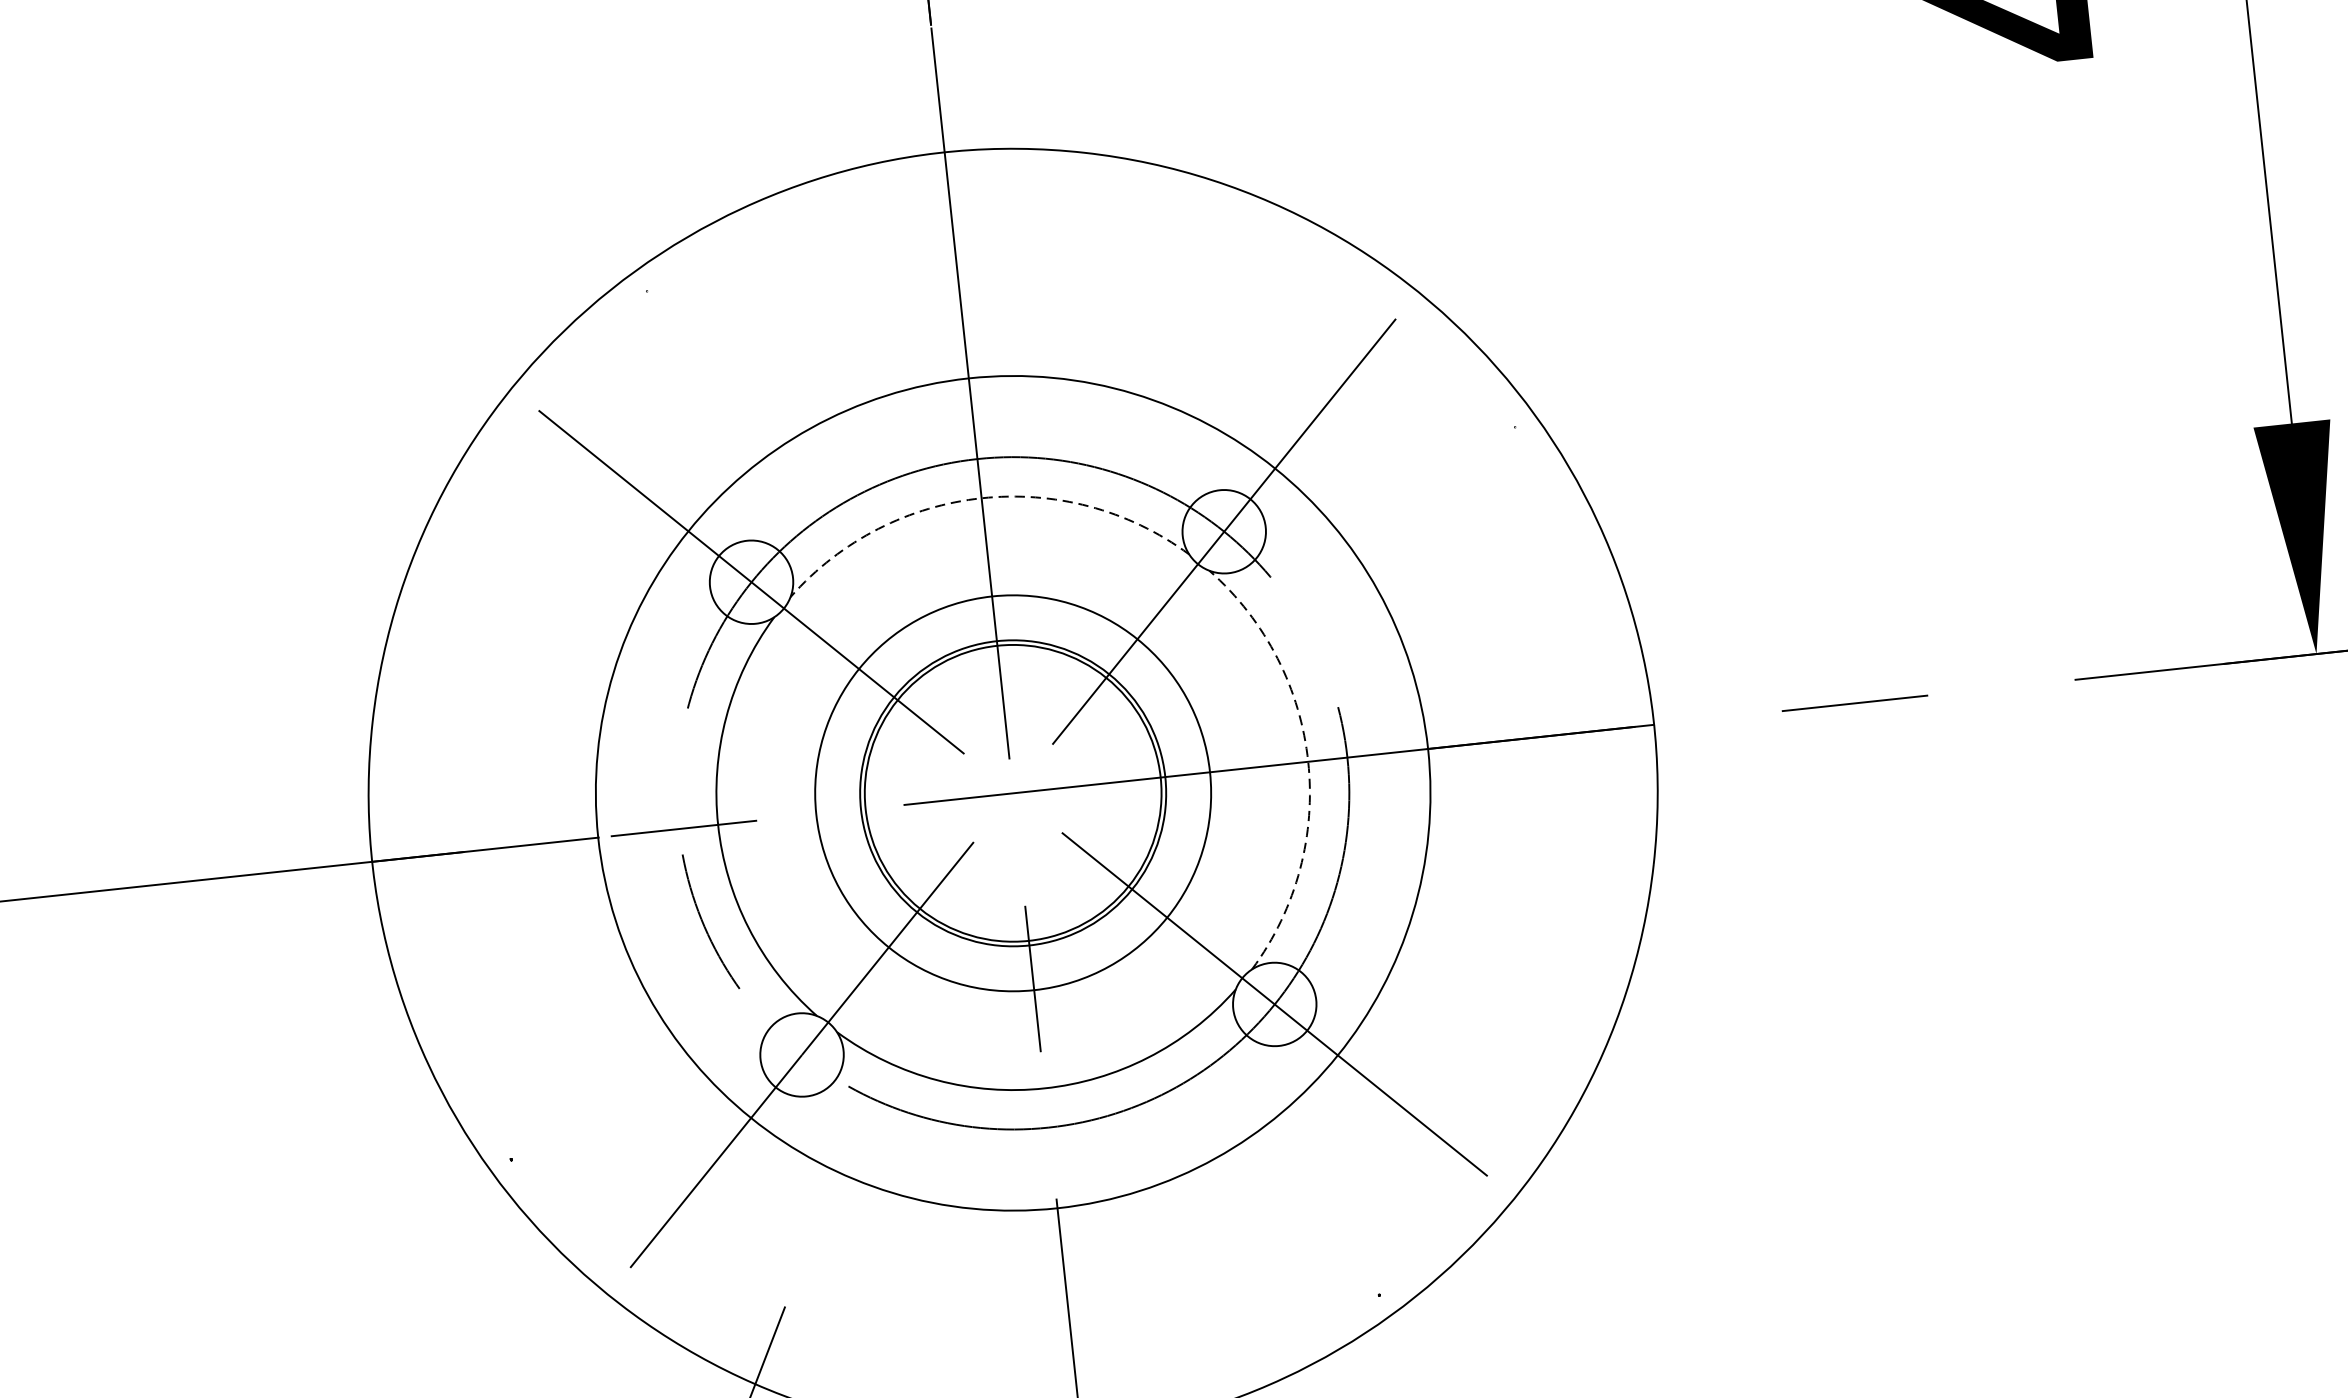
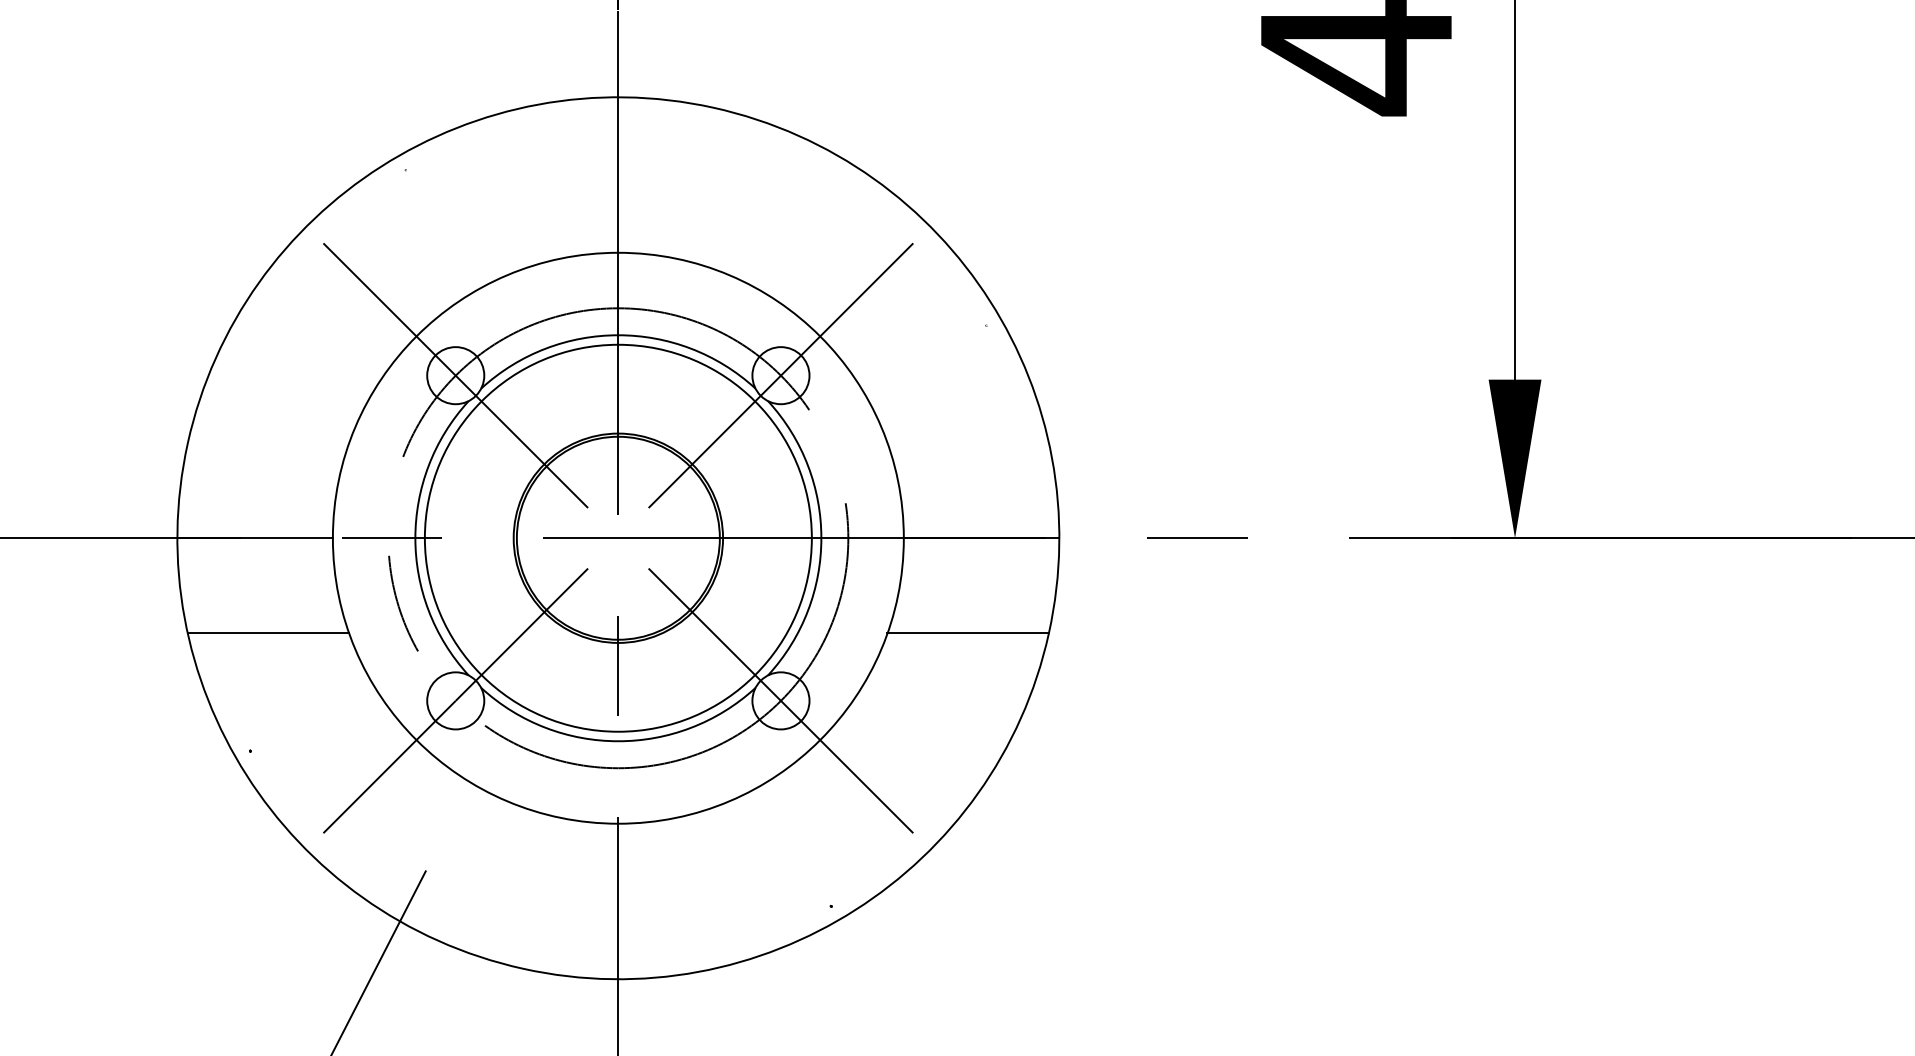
arc: (981, 498) -> (618, 335), dashed -> solid
arc: (1308, 762) -> (821, 538), dashed -> solid
circle: (1011, 792) -> (617, 537), size x1.43
line: (1535, 877) -> (967, 633), added
line: (519, 986) -> (268, 633), added

